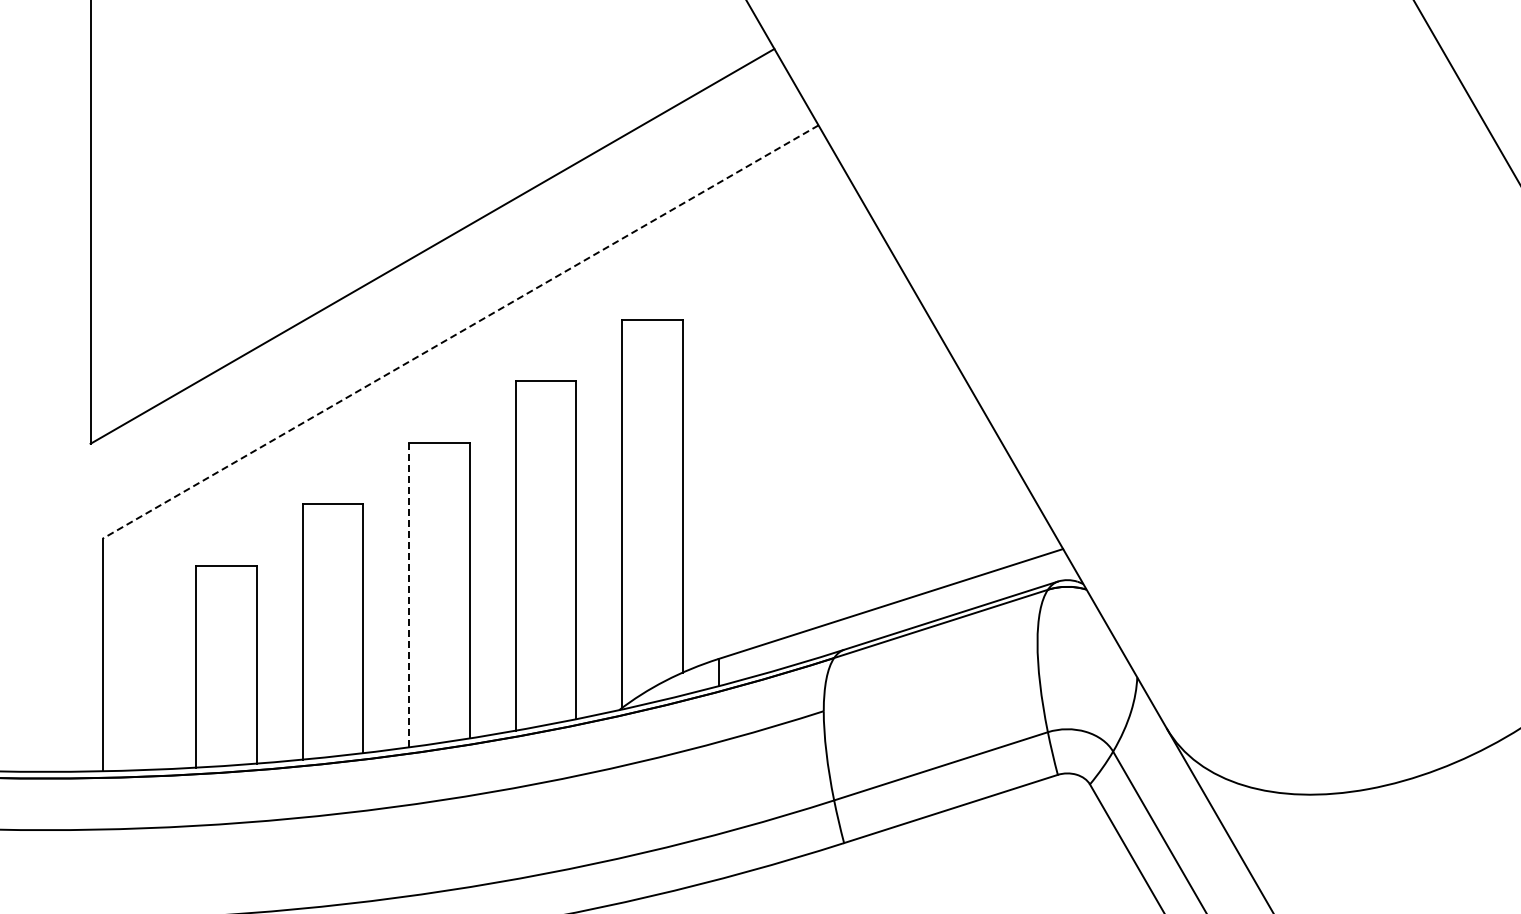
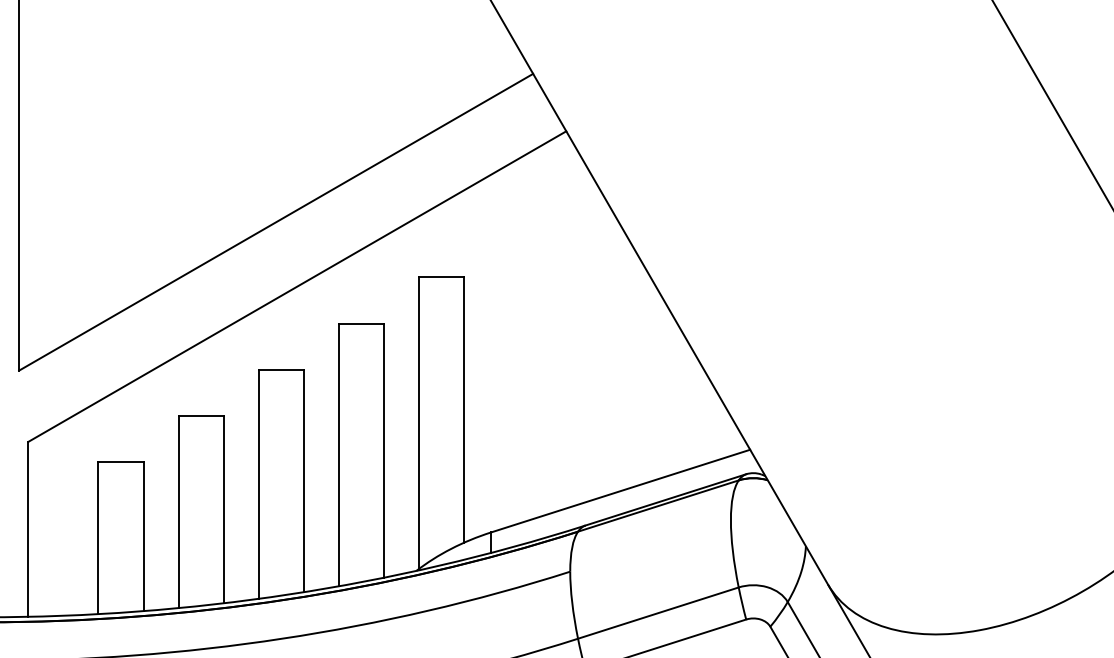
line: (460, 332) -> (297, 287), dashed -> solid
line: (409, 595) -> (258, 484), dashed -> solid

